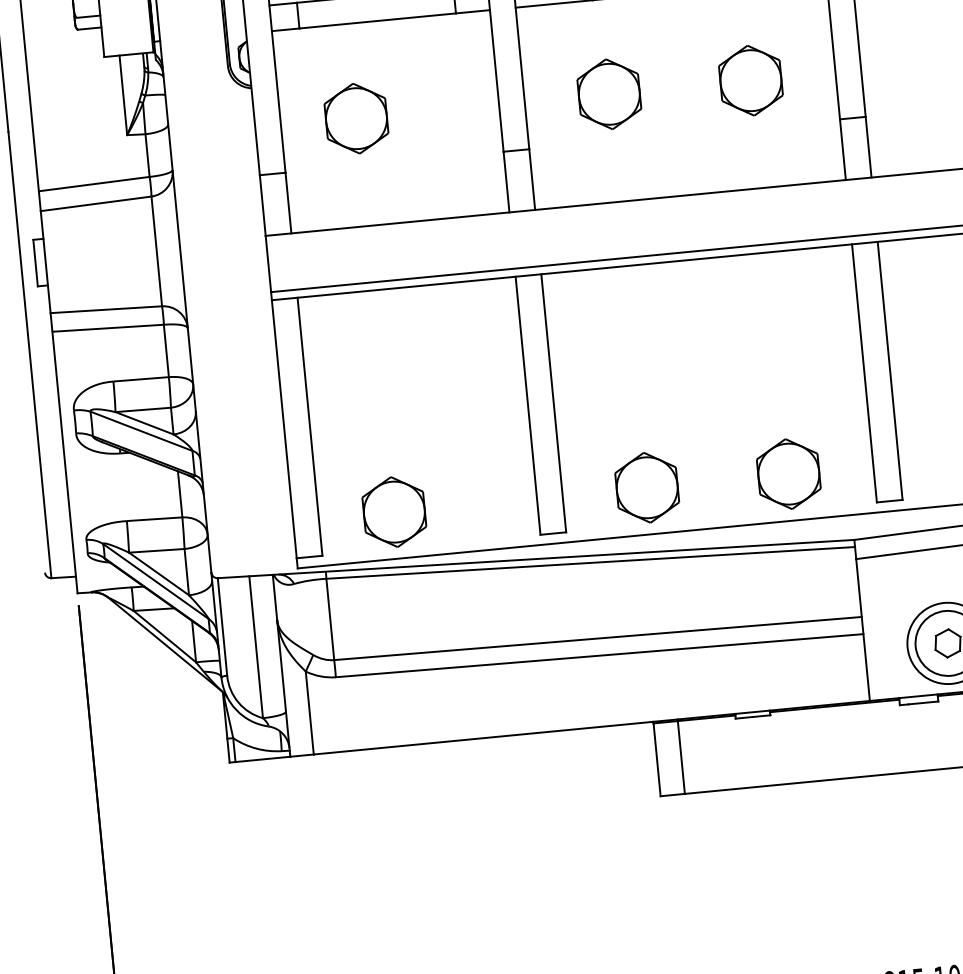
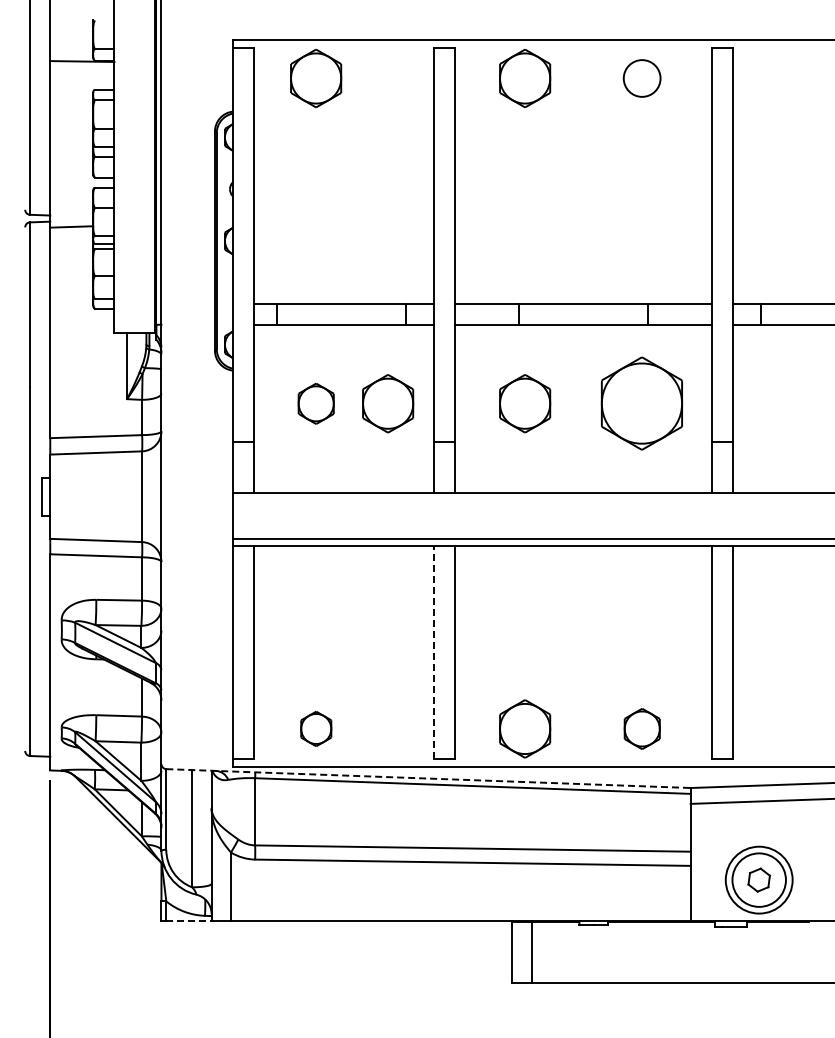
part: (751, 80) -> (642, 403), size x1.6
part: (444, 109) -> (388, 403), added
part: (356, 118) -> (316, 403), size x0.7
line: (528, 405) -> (434, 652), solid -> dashed
part: (789, 473) -> (642, 728), size x0.7
part: (394, 511) -> (316, 728), size x0.6
line: (536, 558) -> (428, 778), solid -> dashed
line: (262, 759) -> (188, 921), solid -> dashed

